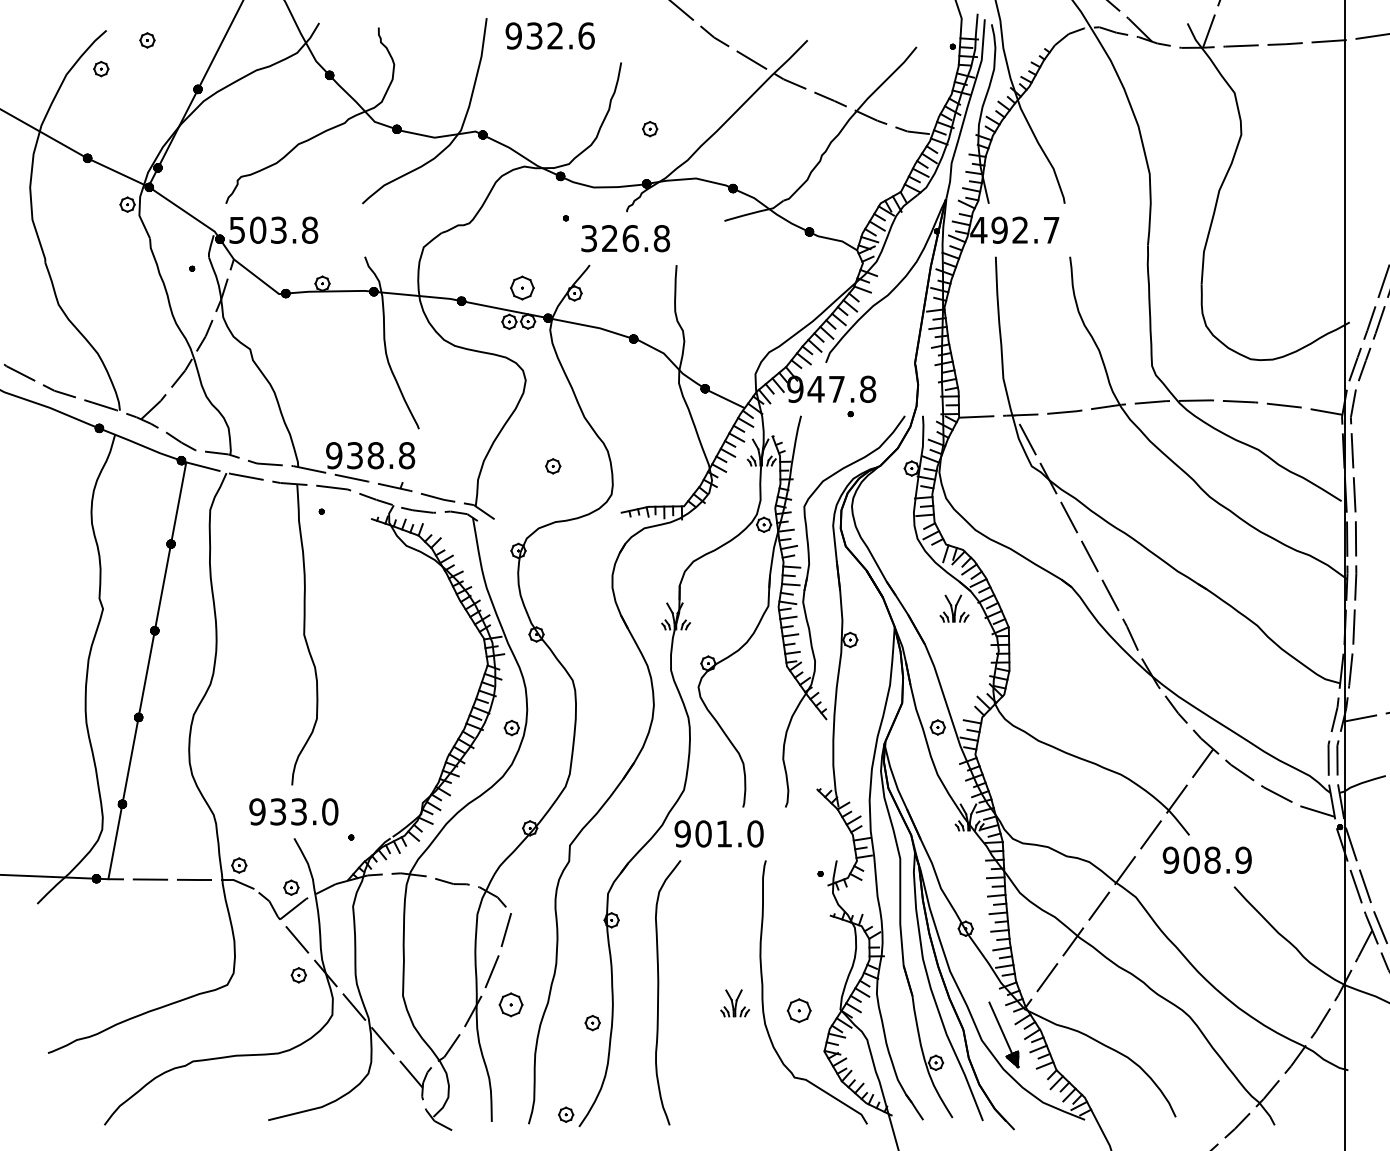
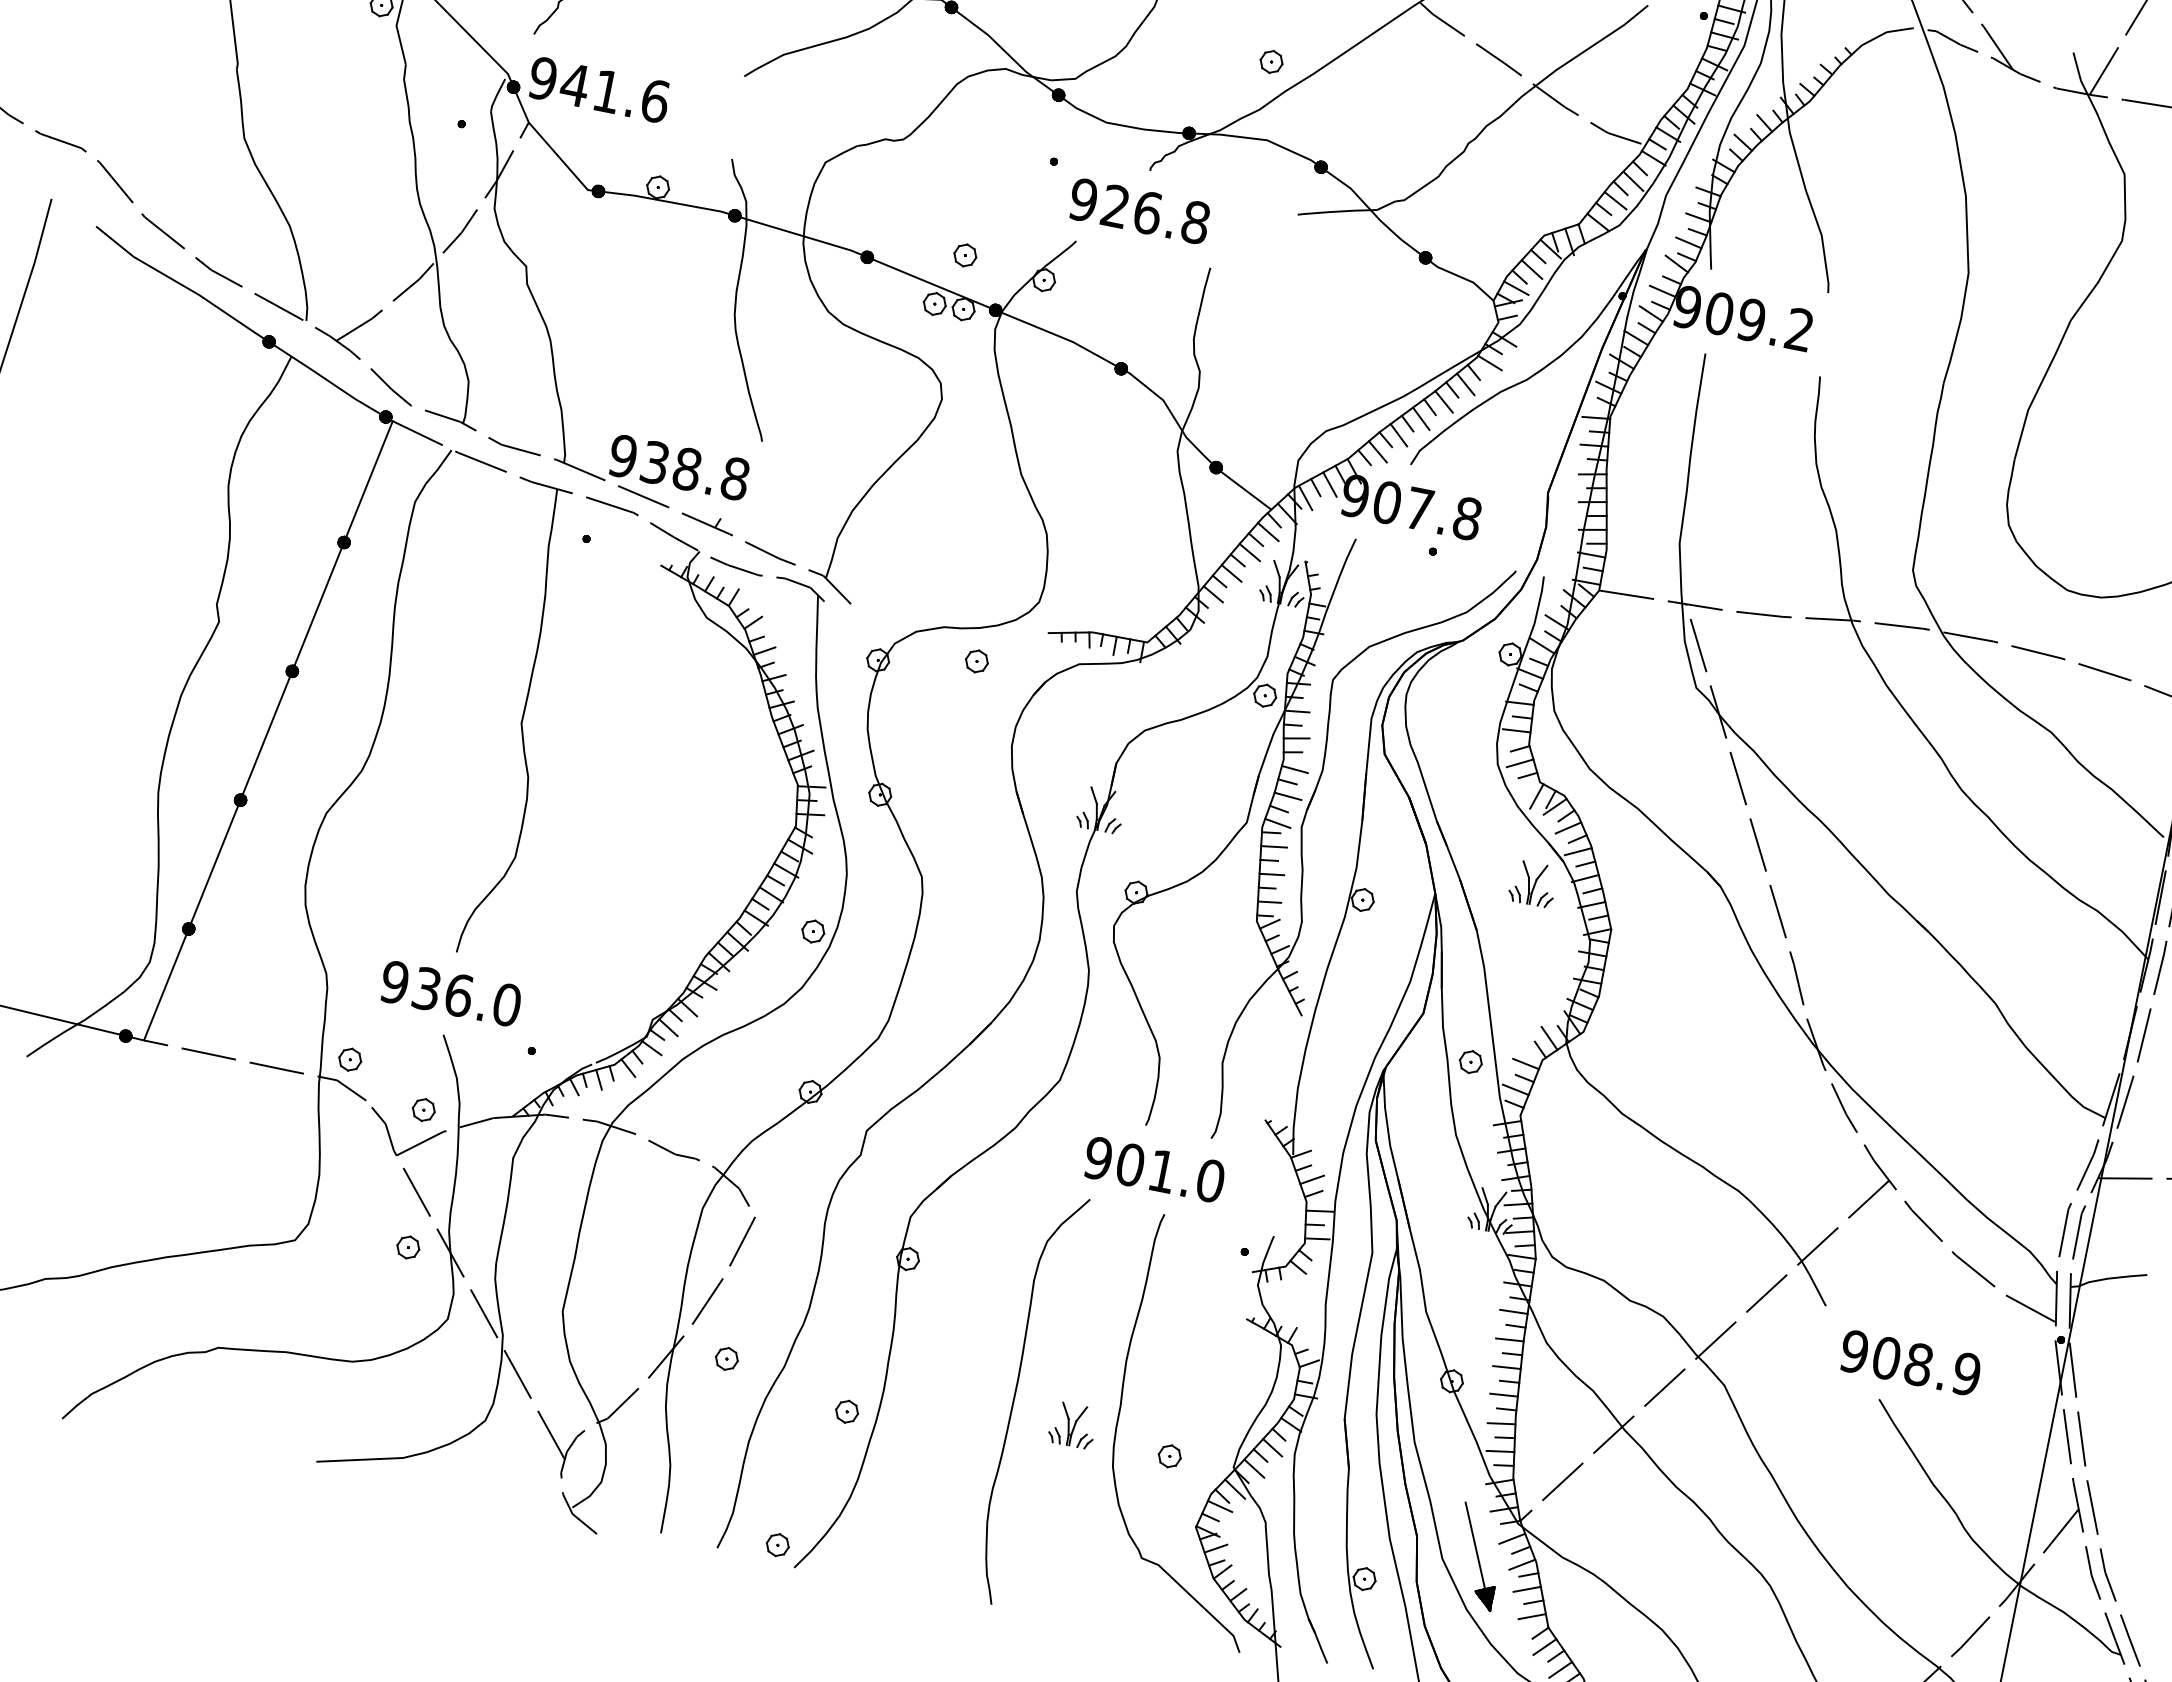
part: (650, 129) -> (1272, 62), moved
text: (273, 229) -> (599, 88), 503.8 -> 941.6
text: (1014, 229) -> (1742, 317), 492.7 -> 909.2
text: (589, 238) -> (1084, 199), 326.8 -> 926.8
part: (522, 287) -> (965, 254), size x0.62
text: (815, 388) -> (1386, 501), 947.8 -> 907.8
part: (553, 466) -> (977, 661), moved
text: (299, 811) -> (459, 994), 933.0 -> 936.0
text: (718, 833) -> (1153, 1168), moved
text: (1206, 859) -> (1909, 1361), moved
curve: (659, 992) -> (1016, 1396), moved
part: (511, 1005) -> (727, 1359), size x0.62
part: (799, 1010) -> (1170, 1456), size x0.62

